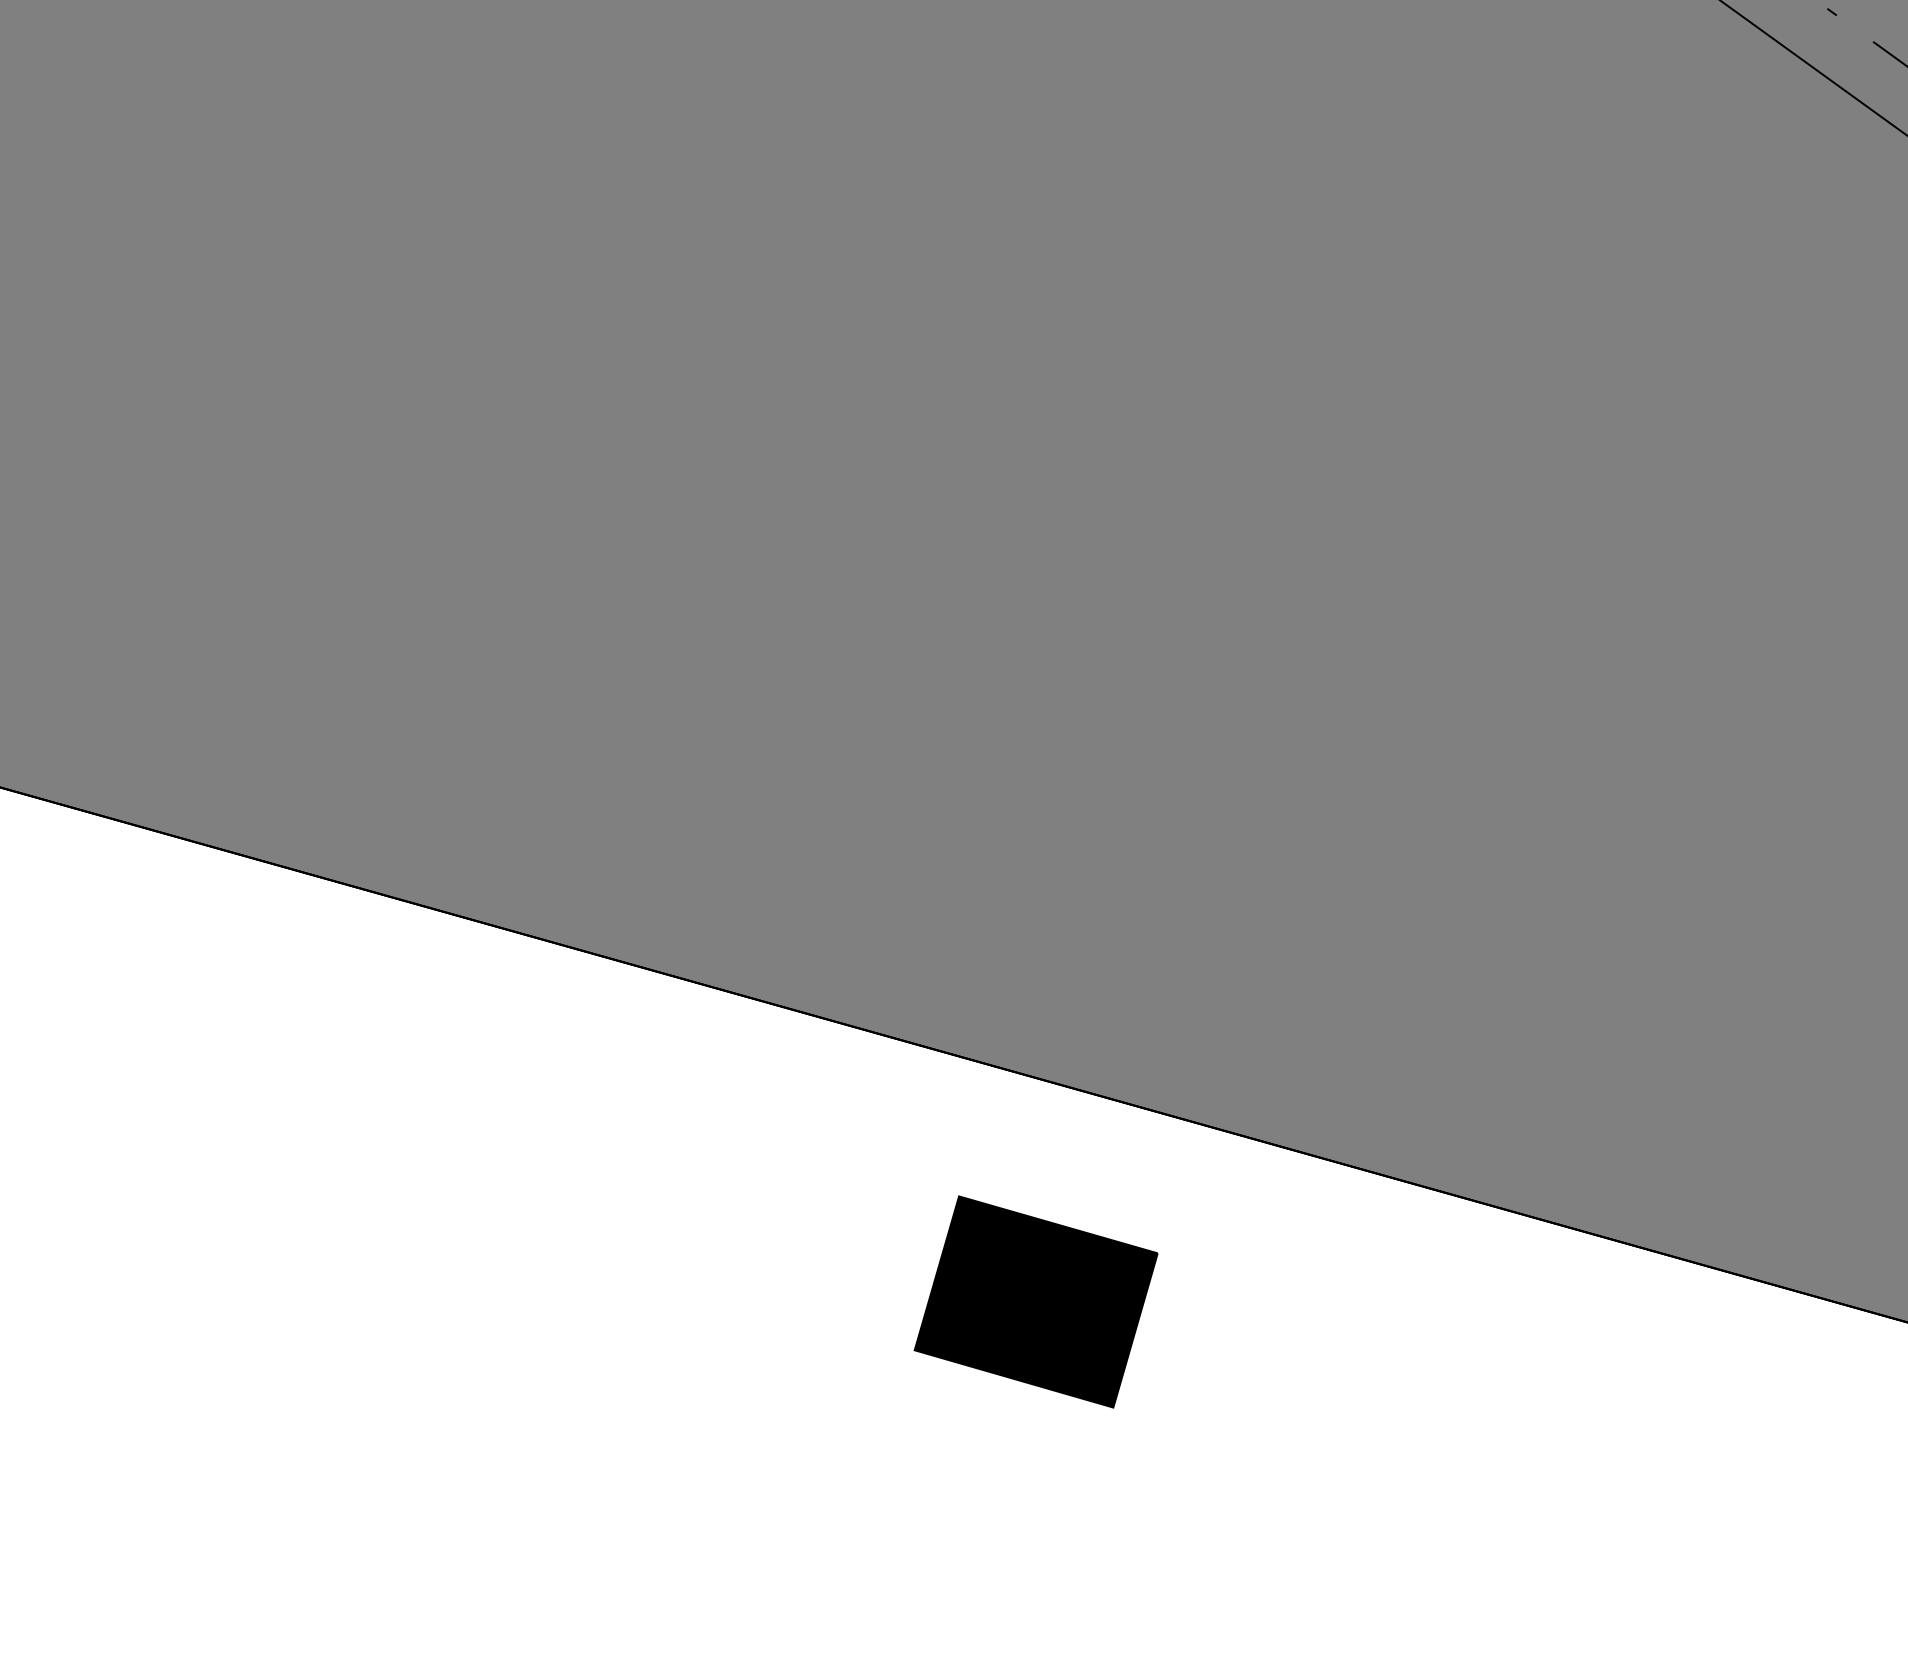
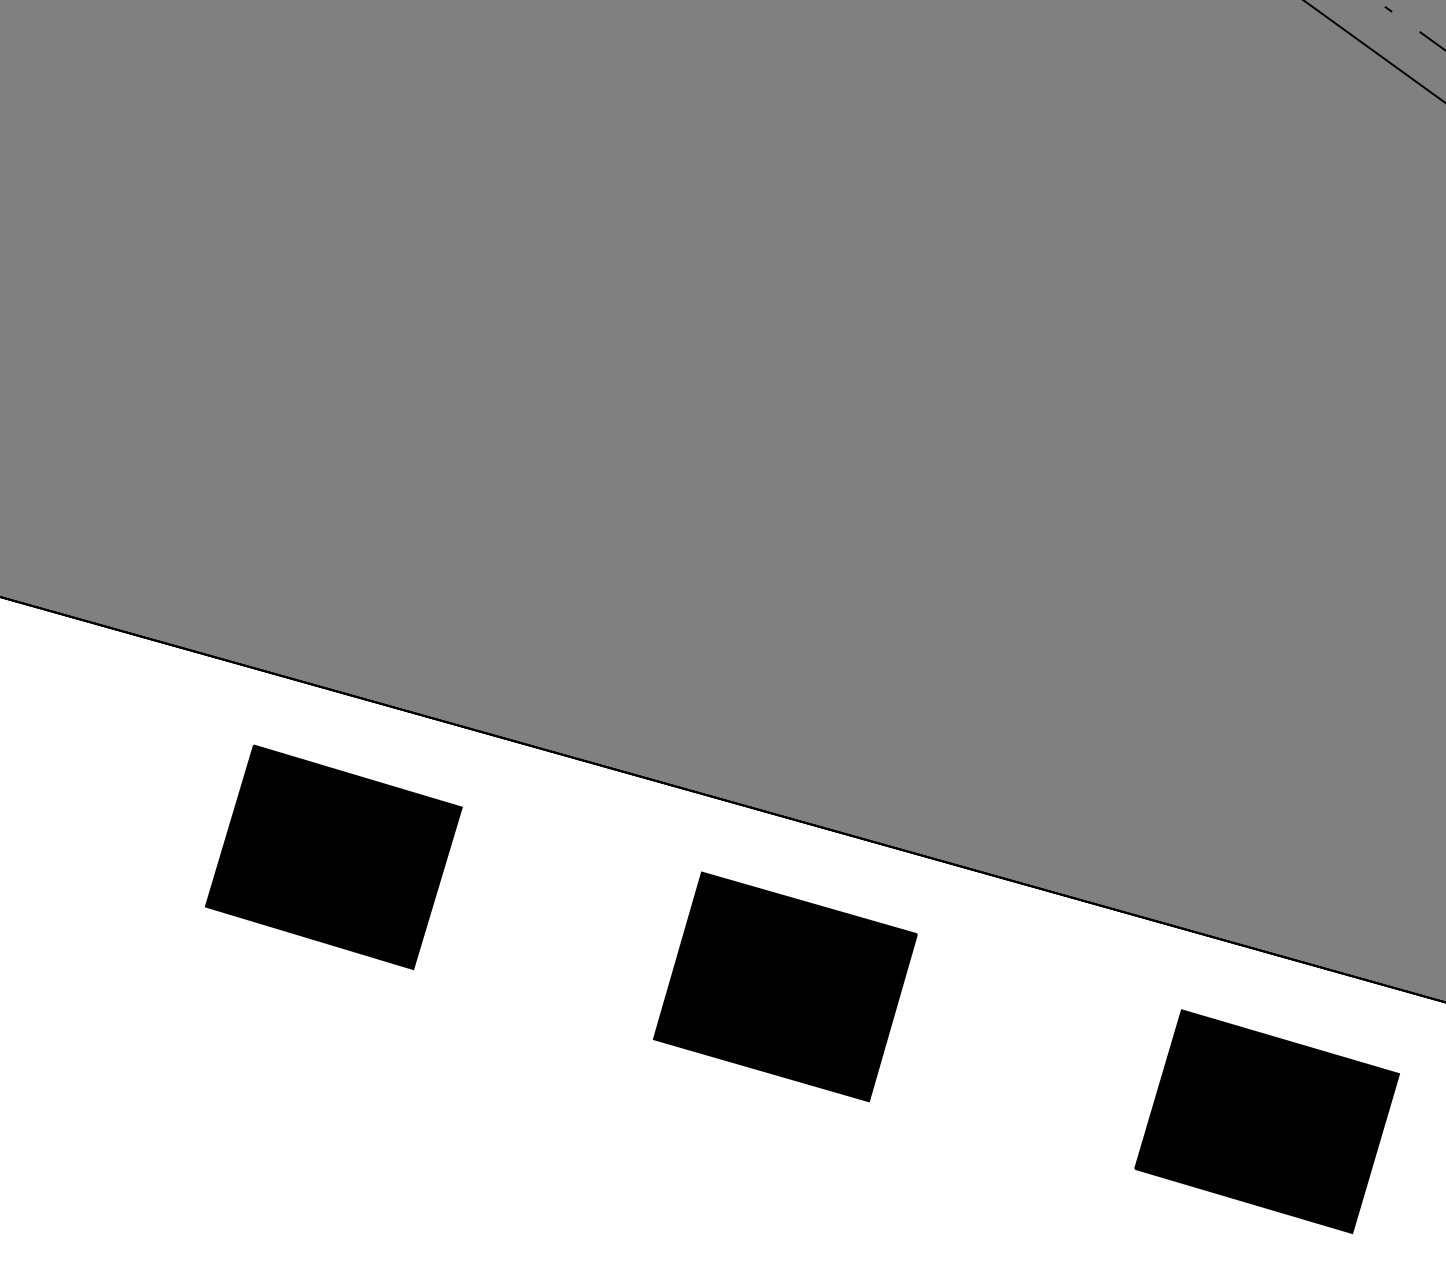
part: (440, 1131) -> (333, 857), added
part: (1035, 1301) -> (784, 986), size x1.43
part: (1671, 1479) -> (1266, 1121), added

